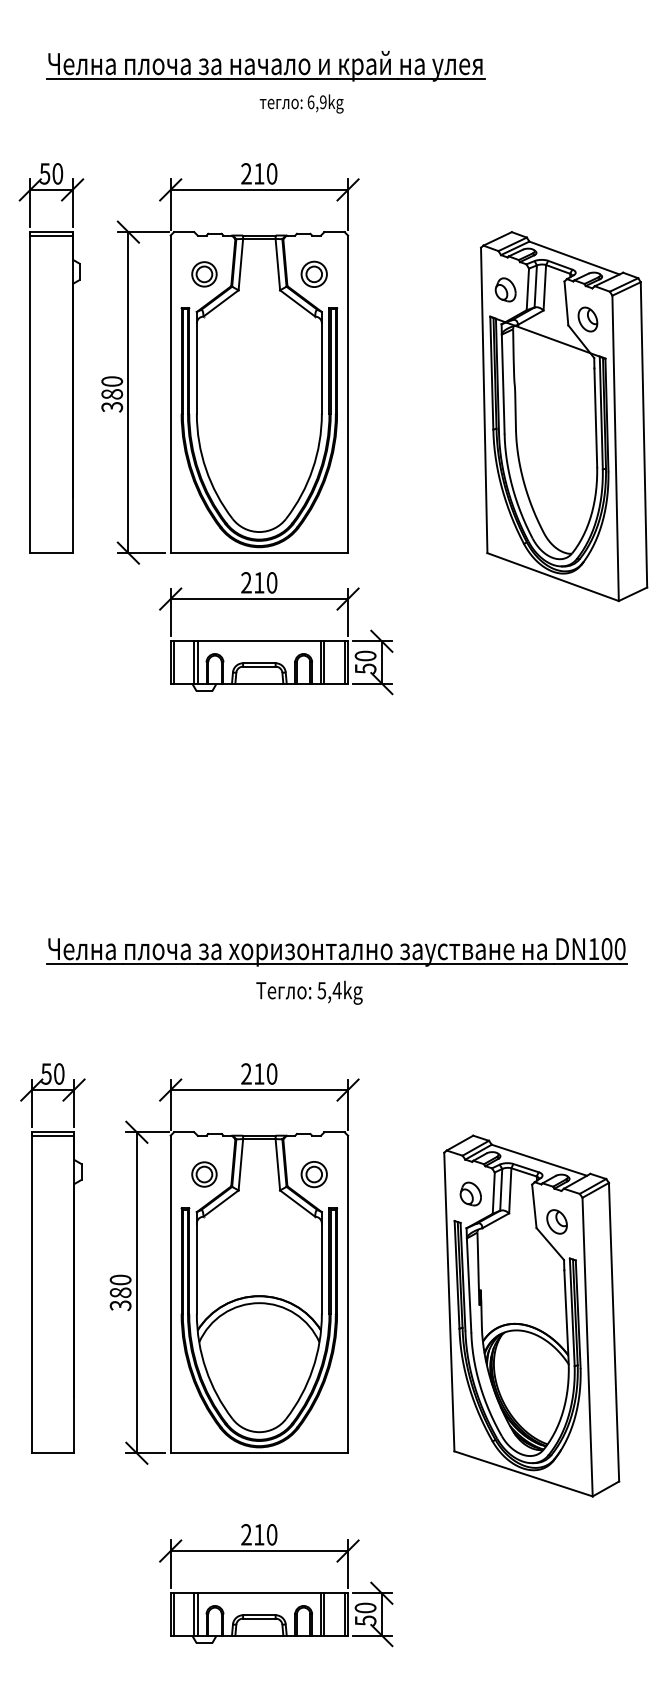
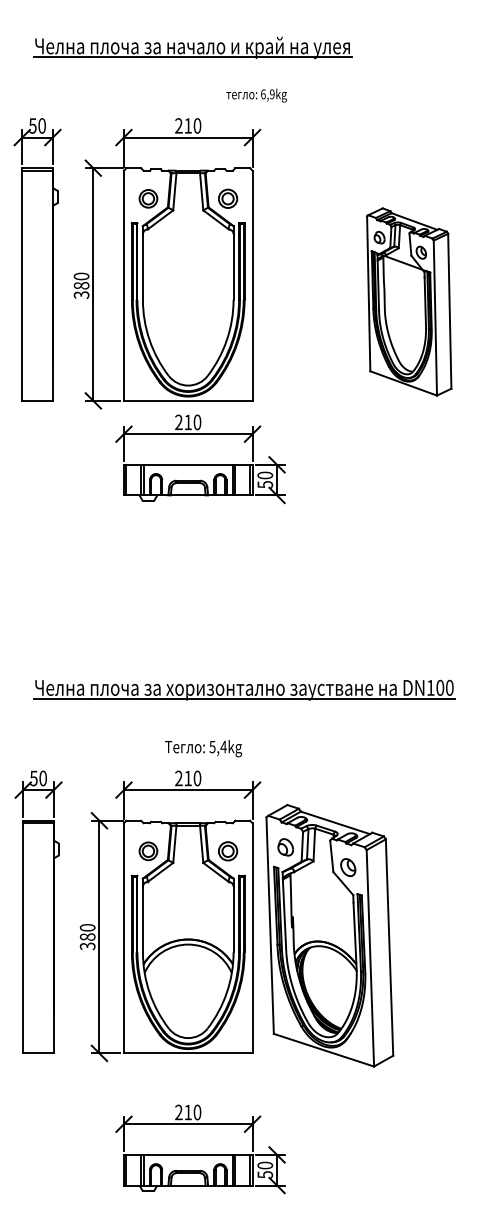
text: (301, 103) -> (256, 95), moved
part: (564, 416) -> (409, 301), size x0.7
text: (309, 992) -> (203, 748), moved
part: (531, 1315) -> (329, 935), moved

